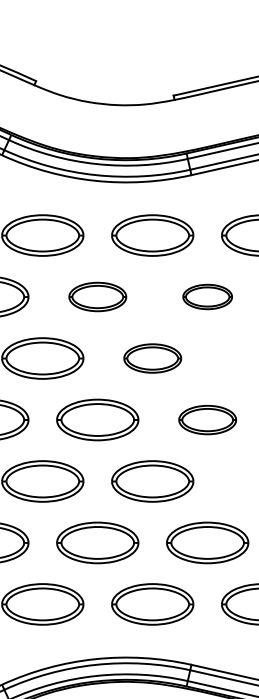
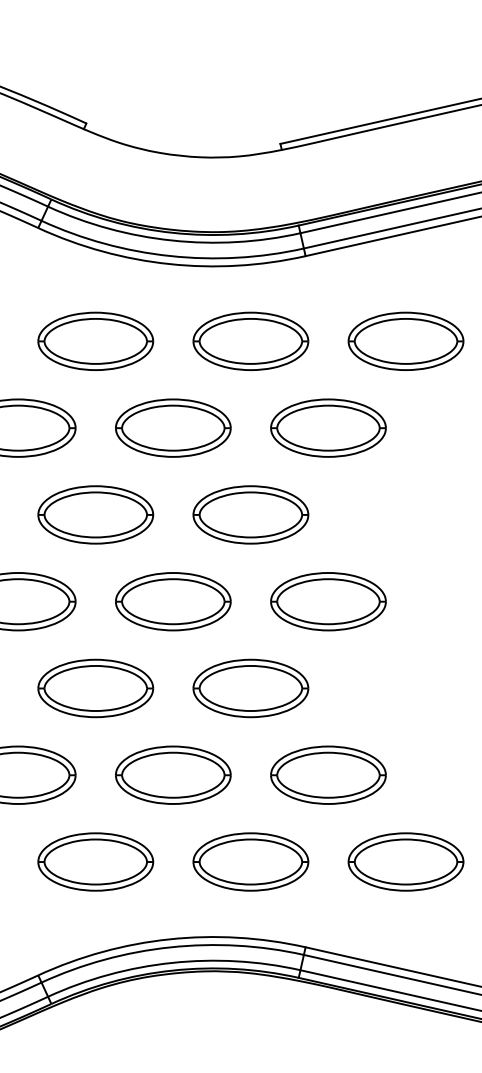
part: (97, 296) -> (173, 427), size x1.43
part: (207, 296) -> (328, 427), size x1.67
part: (152, 358) -> (250, 514), size x1.43
part: (207, 419) -> (328, 601), size x1.43

